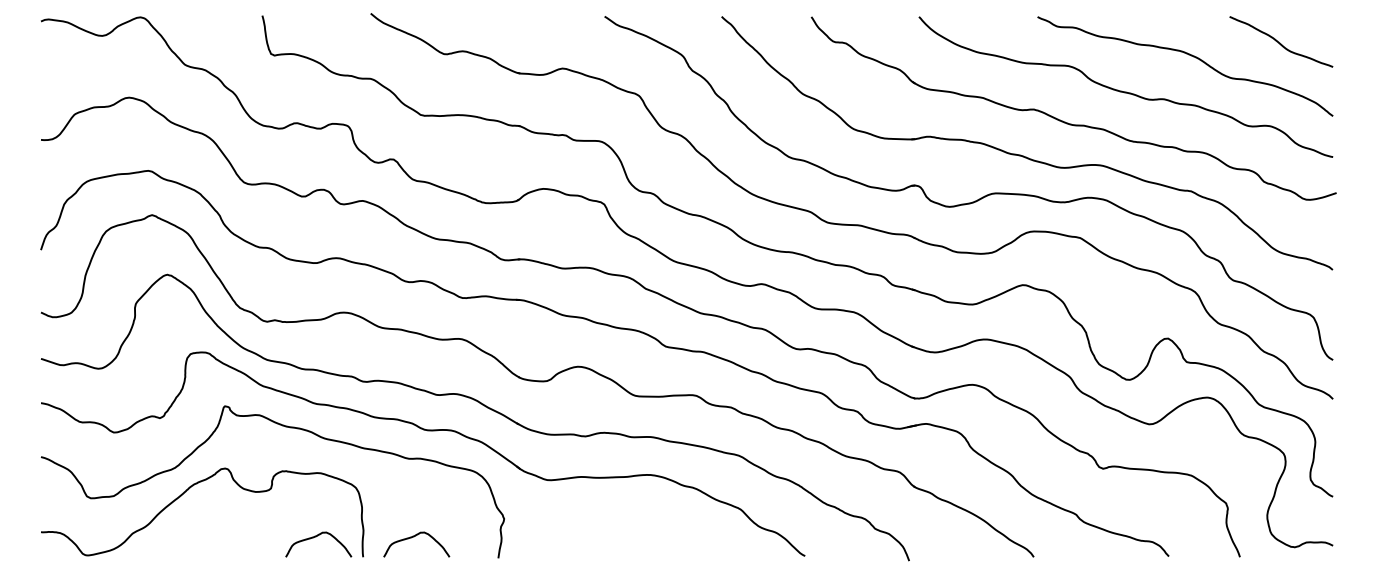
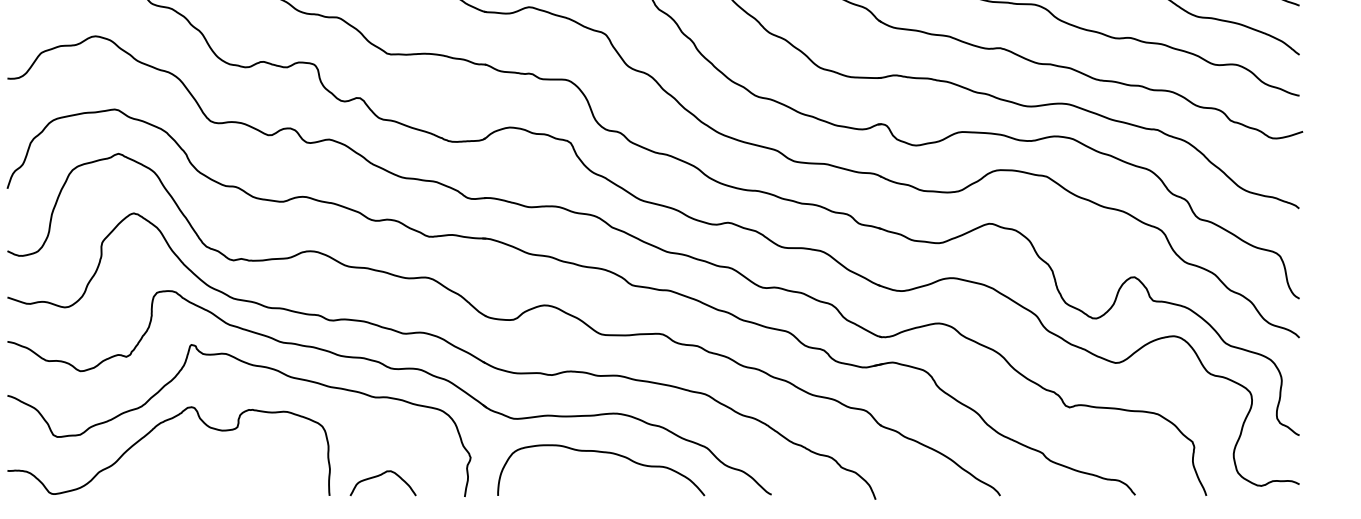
curve: (634, 514) -> (600, 453), added
curve: (316, 537) -> (282, 476), removed

